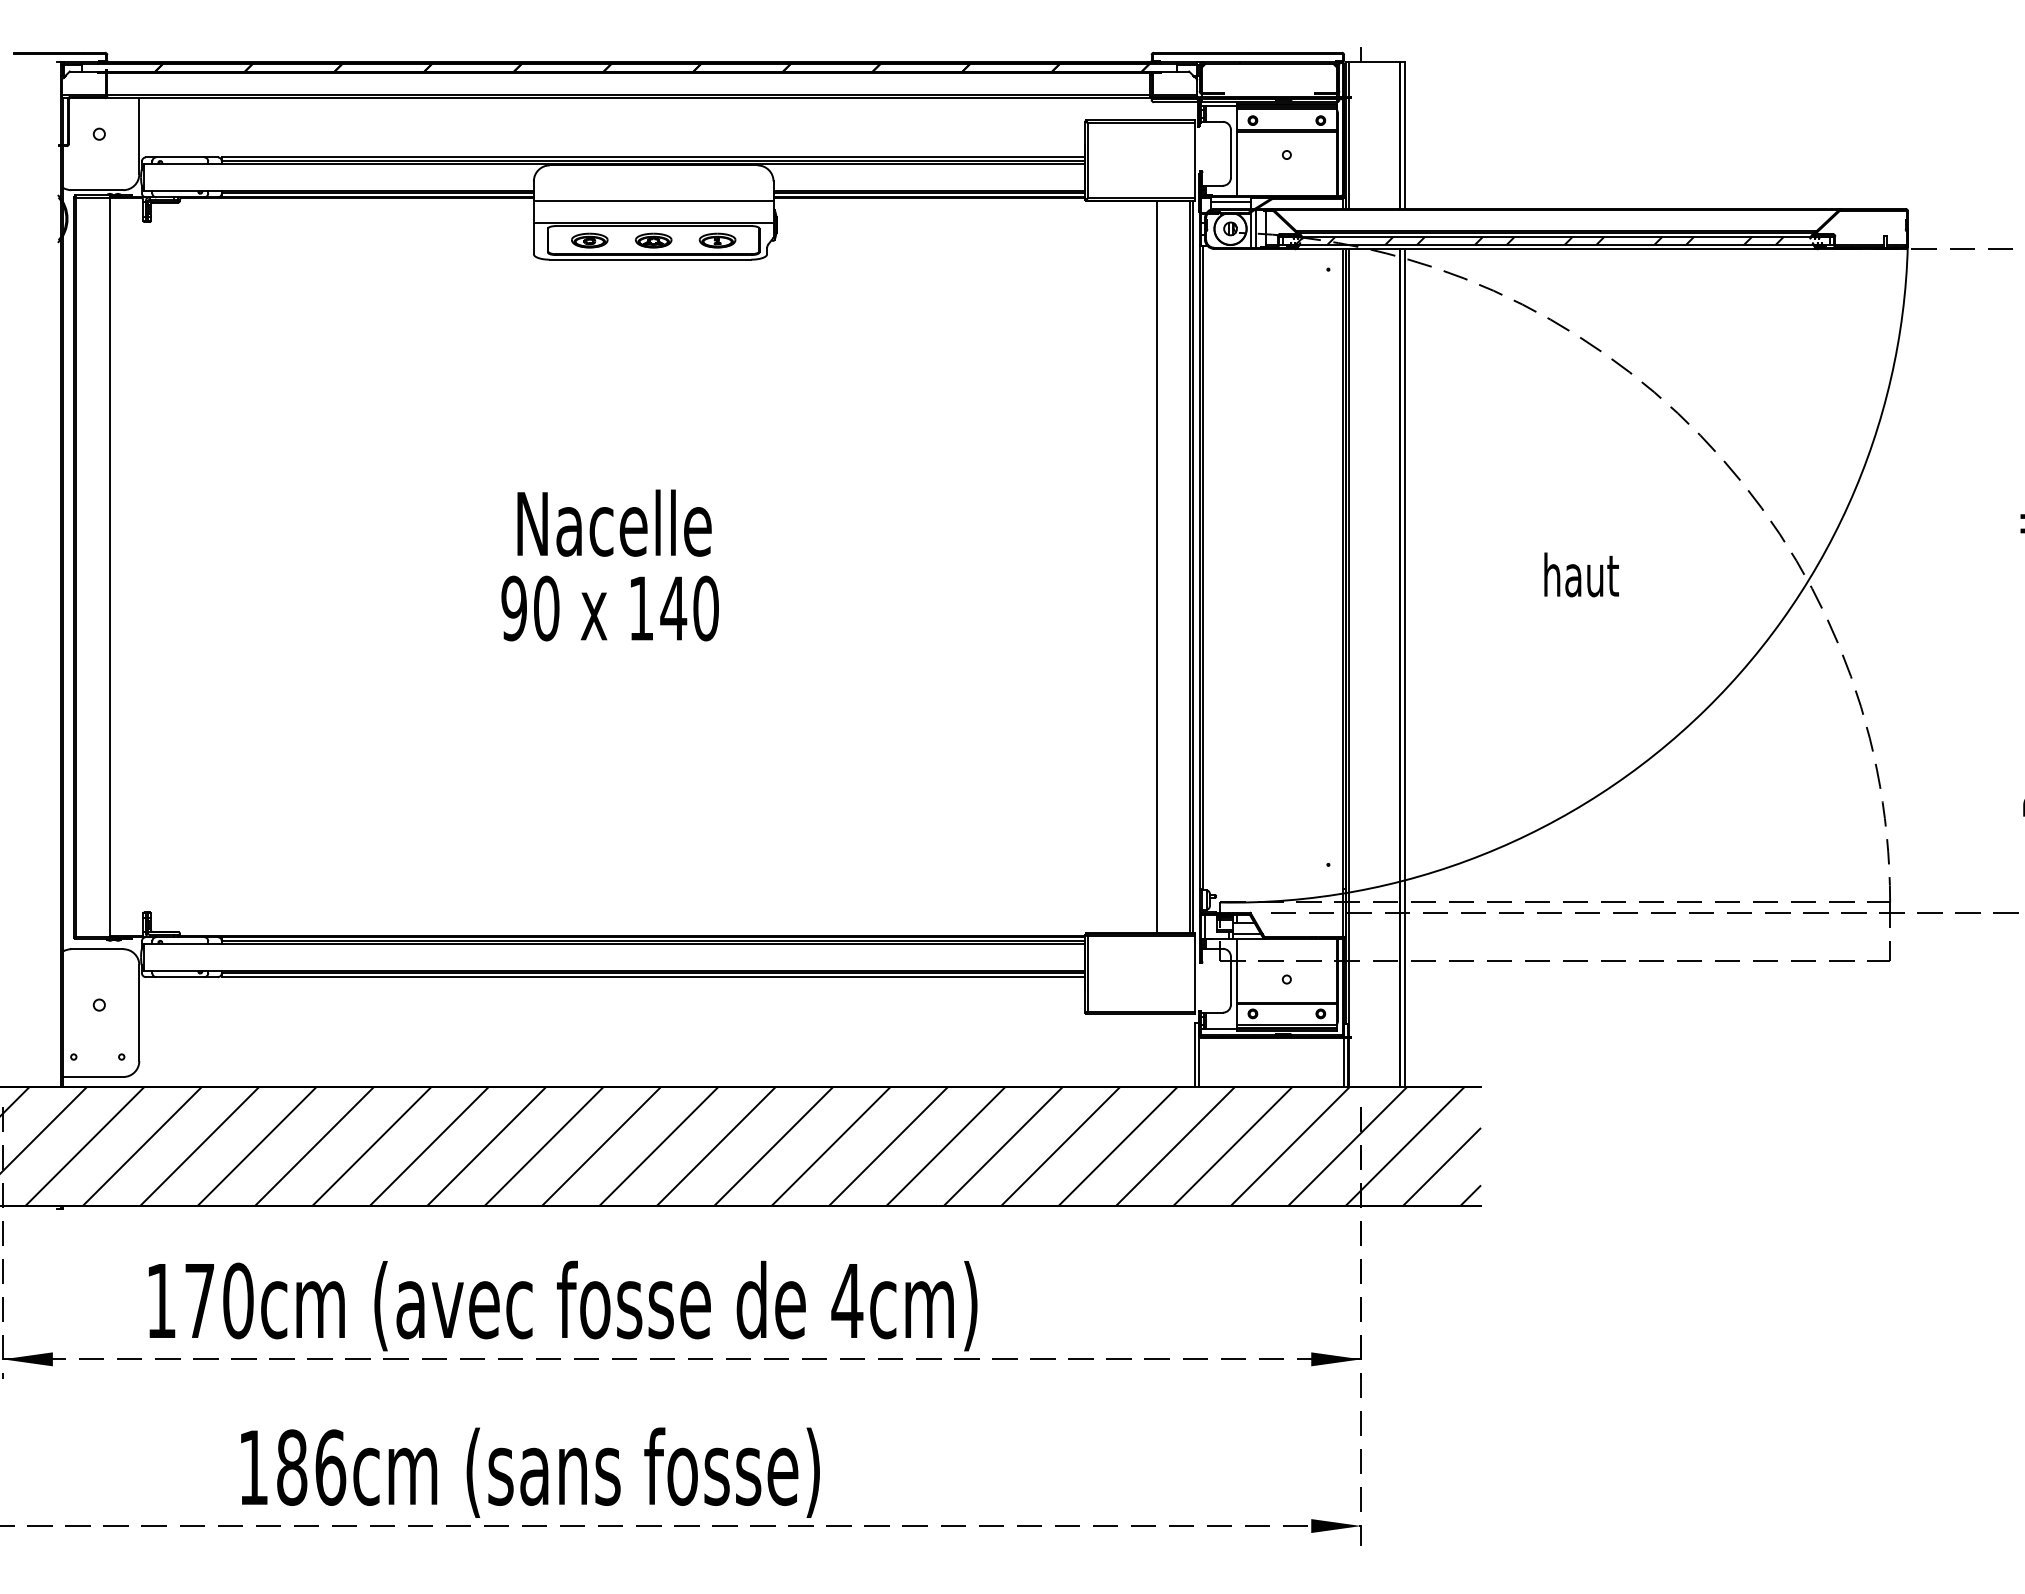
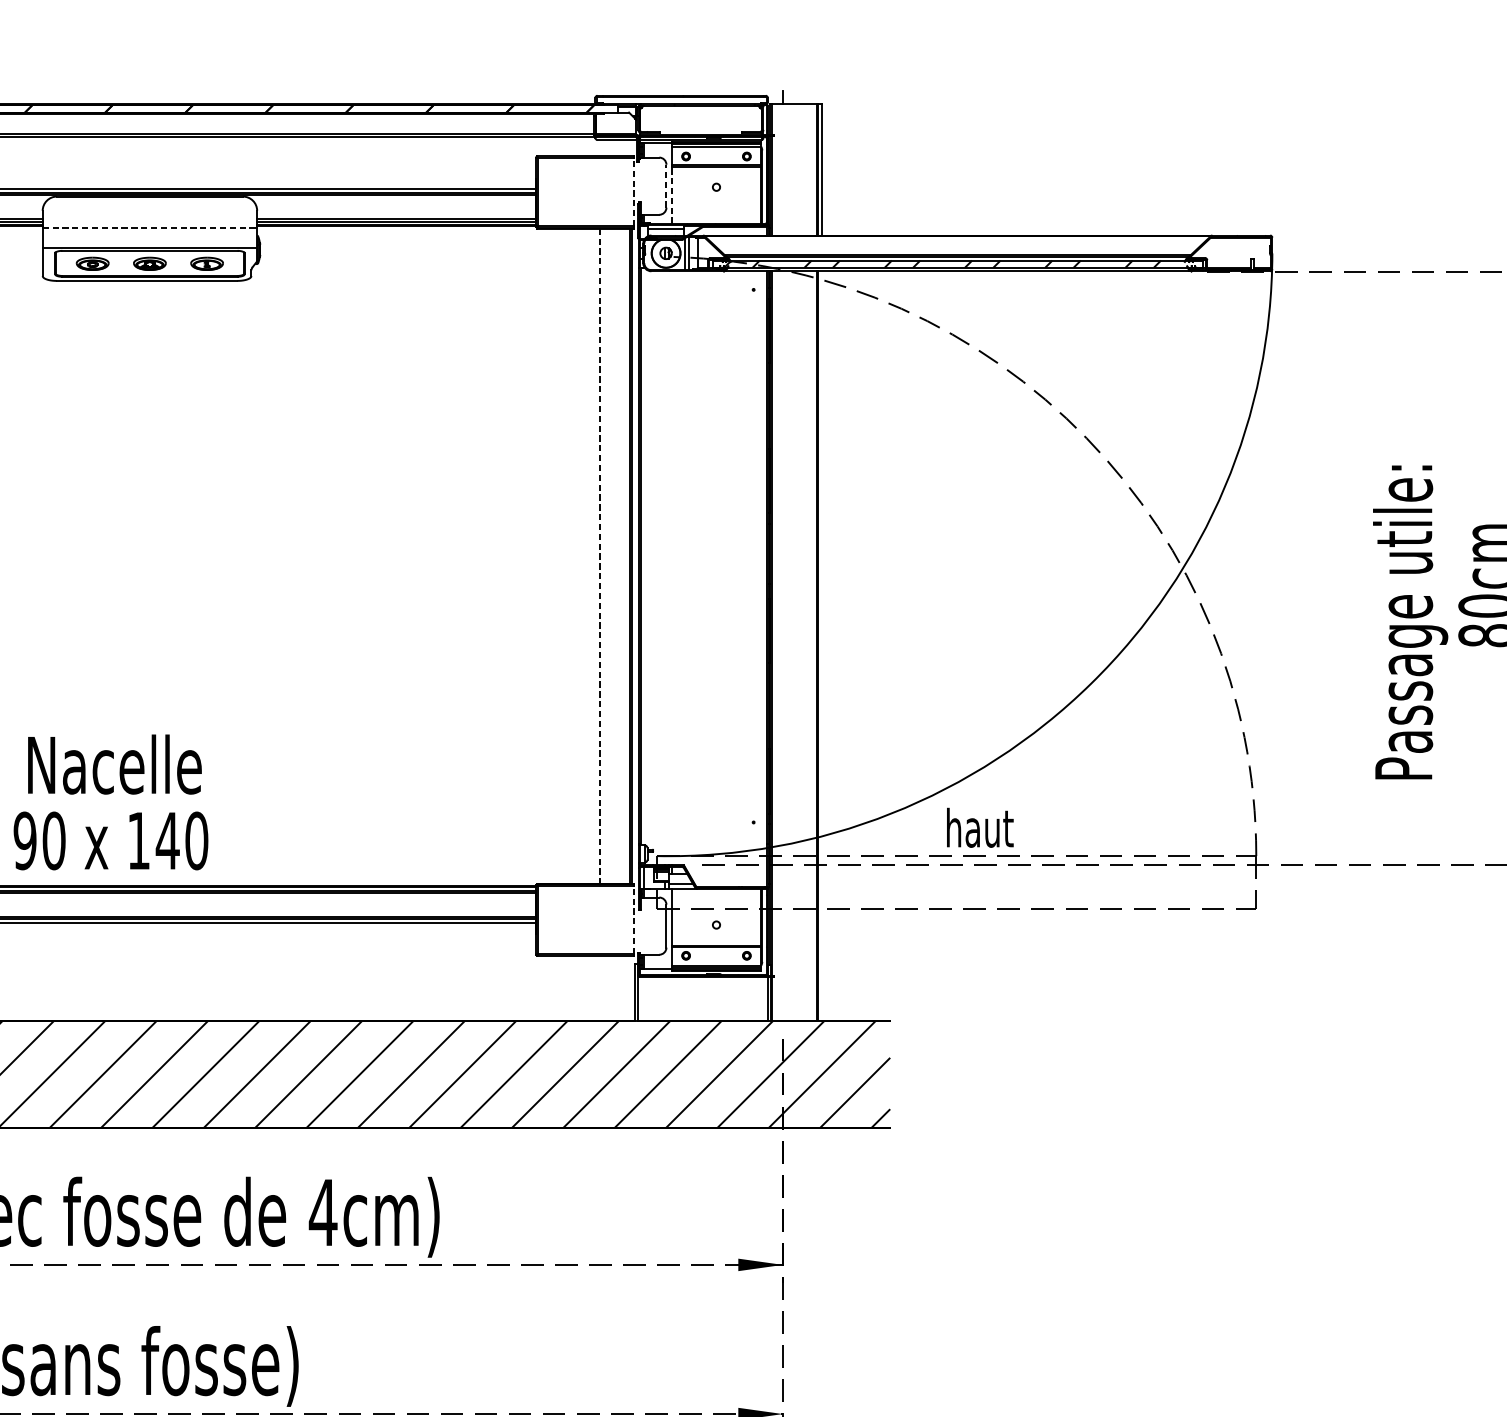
line: (1230, 153) -> (666, 185), solid -> dashed
line: (1194, 160) -> (633, 192), solid -> dashed
line: (1236, 163) -> (671, 194), solid -> dashed
line: (653, 200) -> (149, 227), solid -> dashed
text: (609, 565) -> (110, 802), moved
line: (1156, 567) -> (599, 556), solid -> dashed
text: (1581, 574) -> (980, 827), moved
line: (1404, 667) -> (821, 645), removed
line: (1194, 973) -> (633, 919), solid -> dashed

